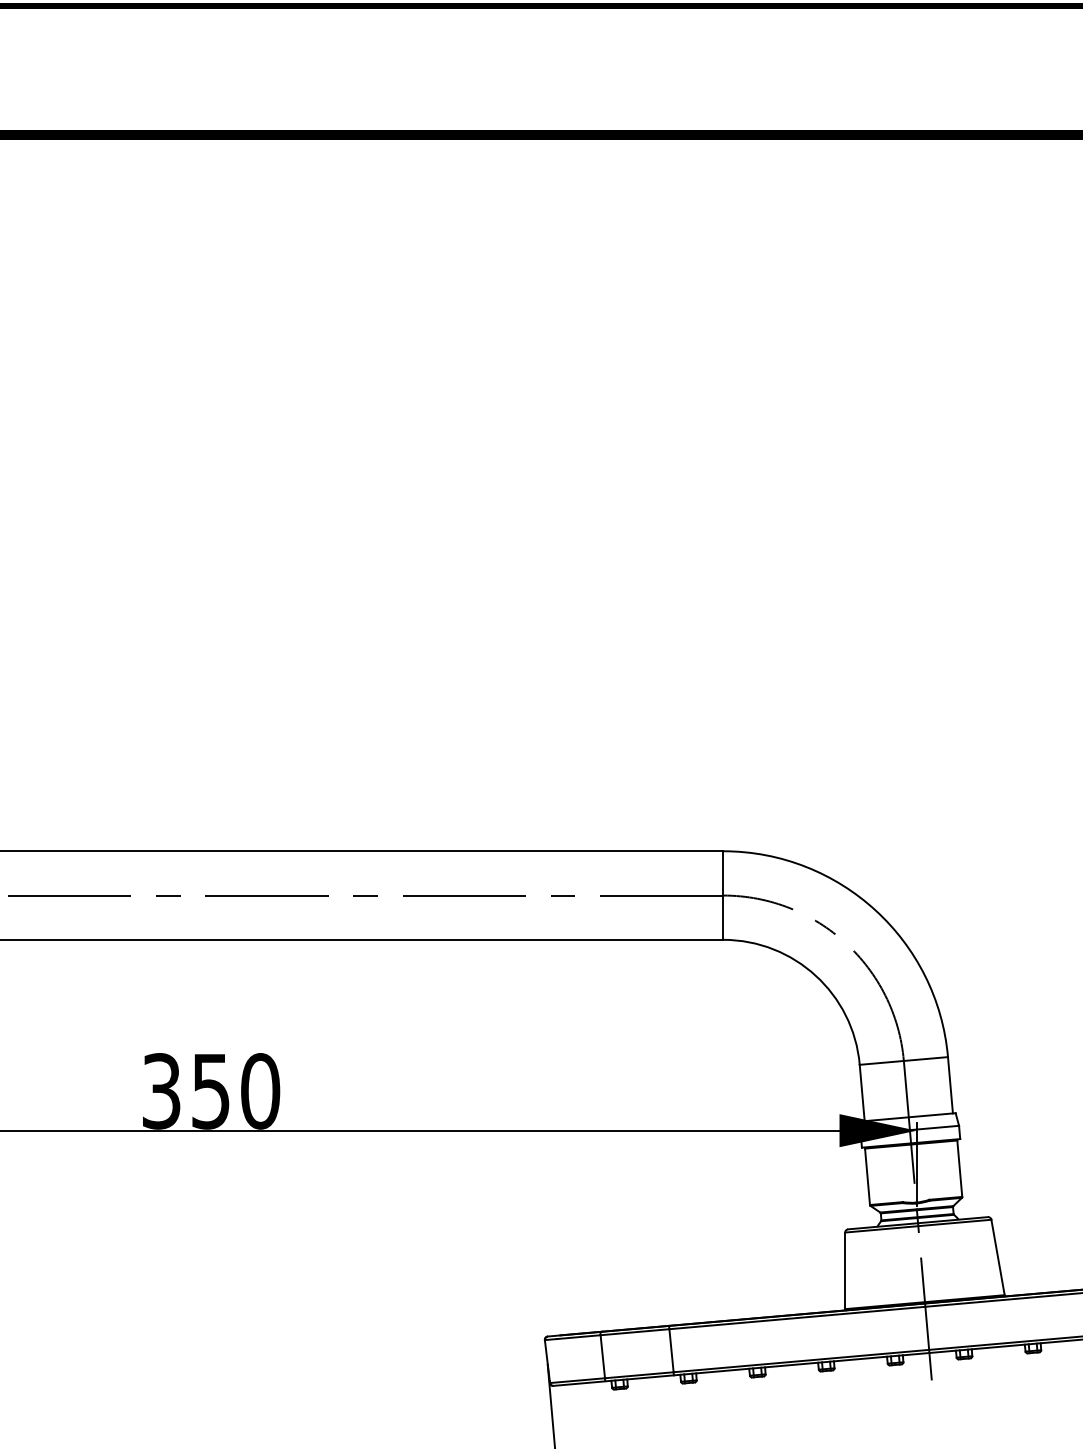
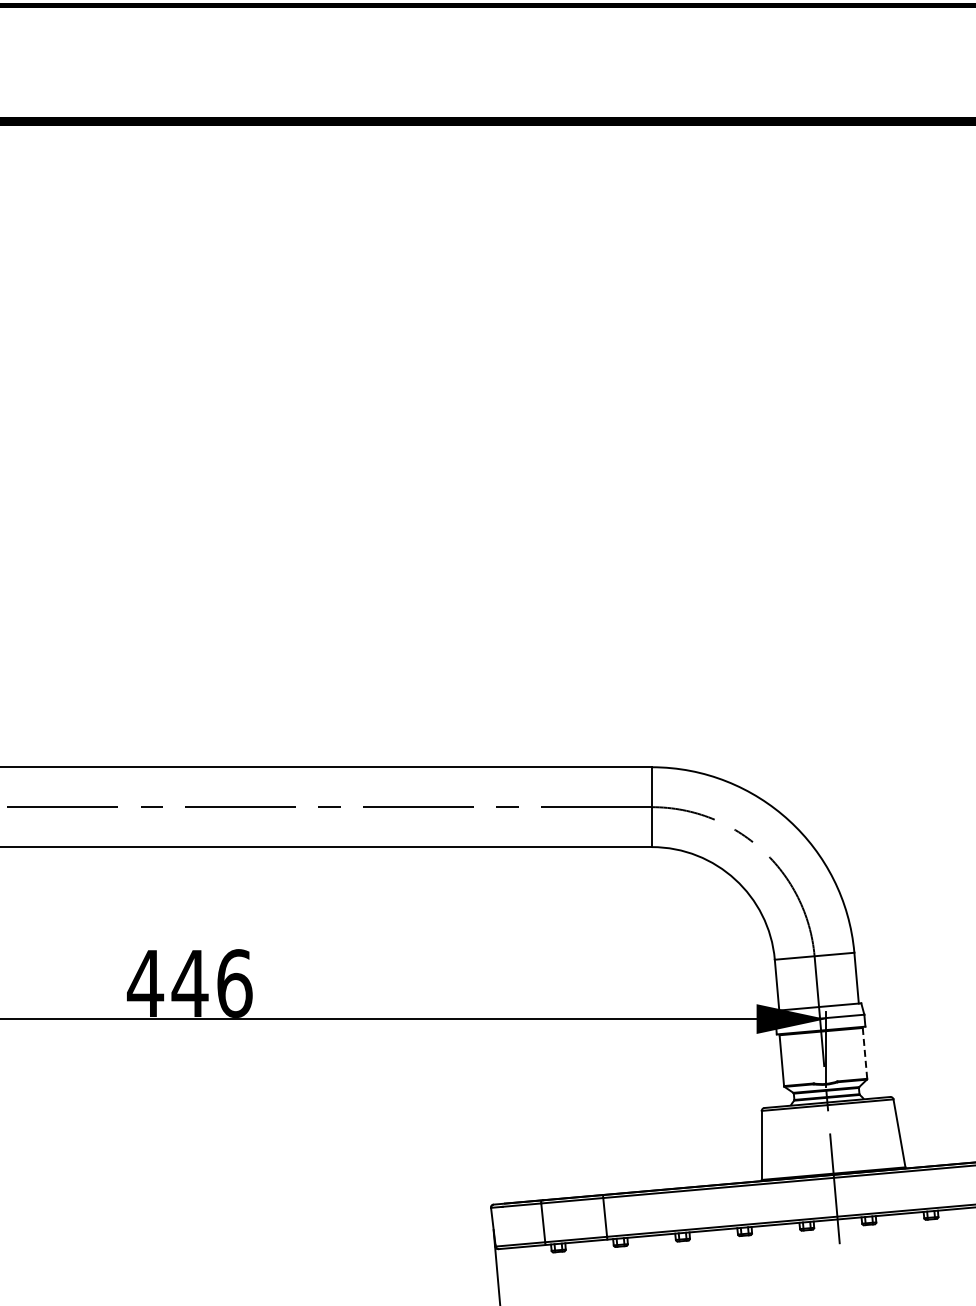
text: (210, 1091) -> (189, 983), 350 -> 446
line: (960, 1168) -> (865, 1053), solid -> dashed

